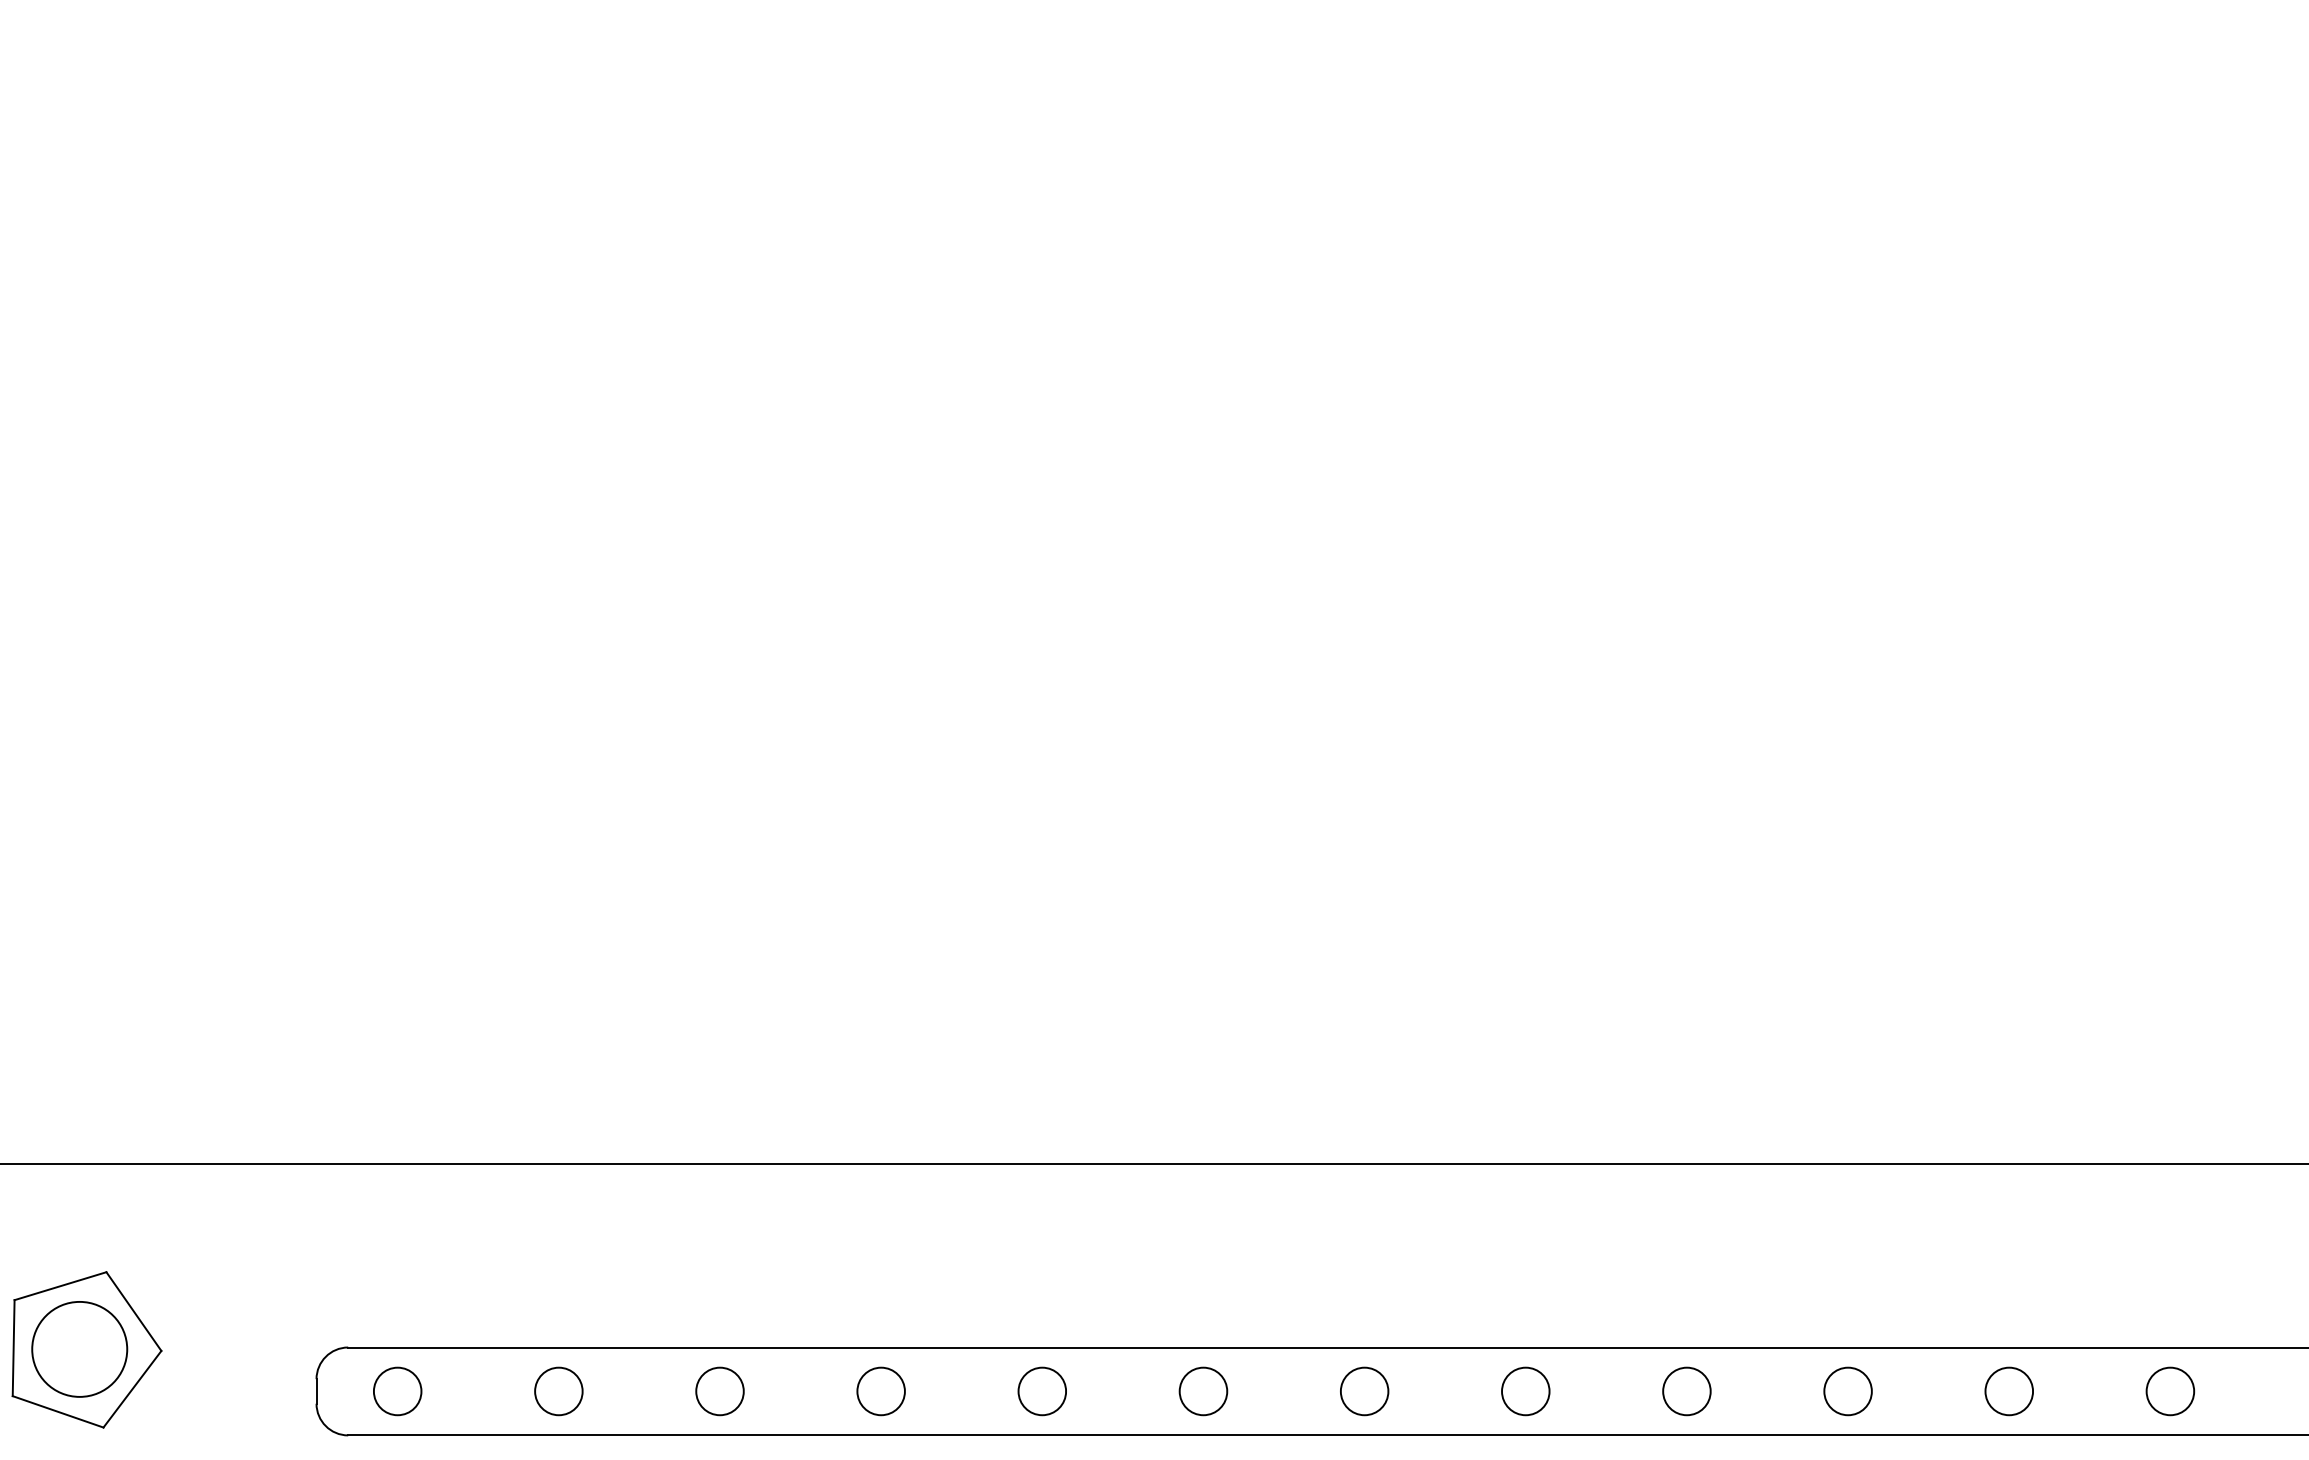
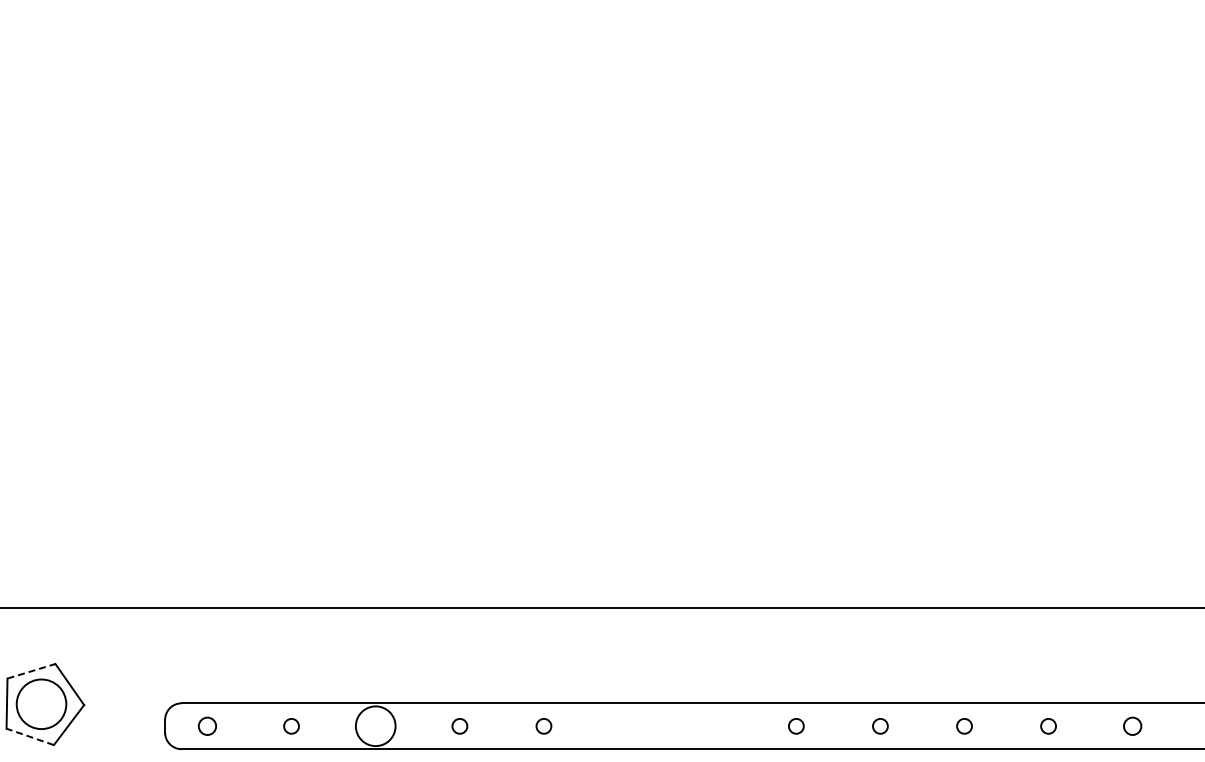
line: (60, 1286) -> (31, 671), solid -> dashed
circle: (719, 1390) -> (375, 725), size x1.6
circle: (397, 1391) -> (207, 726), size x0.7
circle: (558, 1391) -> (291, 726), size x0.6
circle: (880, 1391) -> (459, 726), size x0.6
circle: (1041, 1391) -> (543, 726), size x0.6
circle: (1202, 1391) -> (627, 726), removed
circle: (1363, 1391) -> (711, 726), removed
circle: (1526, 1391) -> (796, 726), size x0.6
circle: (1687, 1391) -> (880, 726), size x0.6
circle: (1848, 1391) -> (964, 726), size x0.6
circle: (2008, 1391) -> (1048, 726), size x0.6
circle: (2169, 1391) -> (1132, 726), size x0.7
line: (56, 1411) -> (29, 736), solid -> dashed

